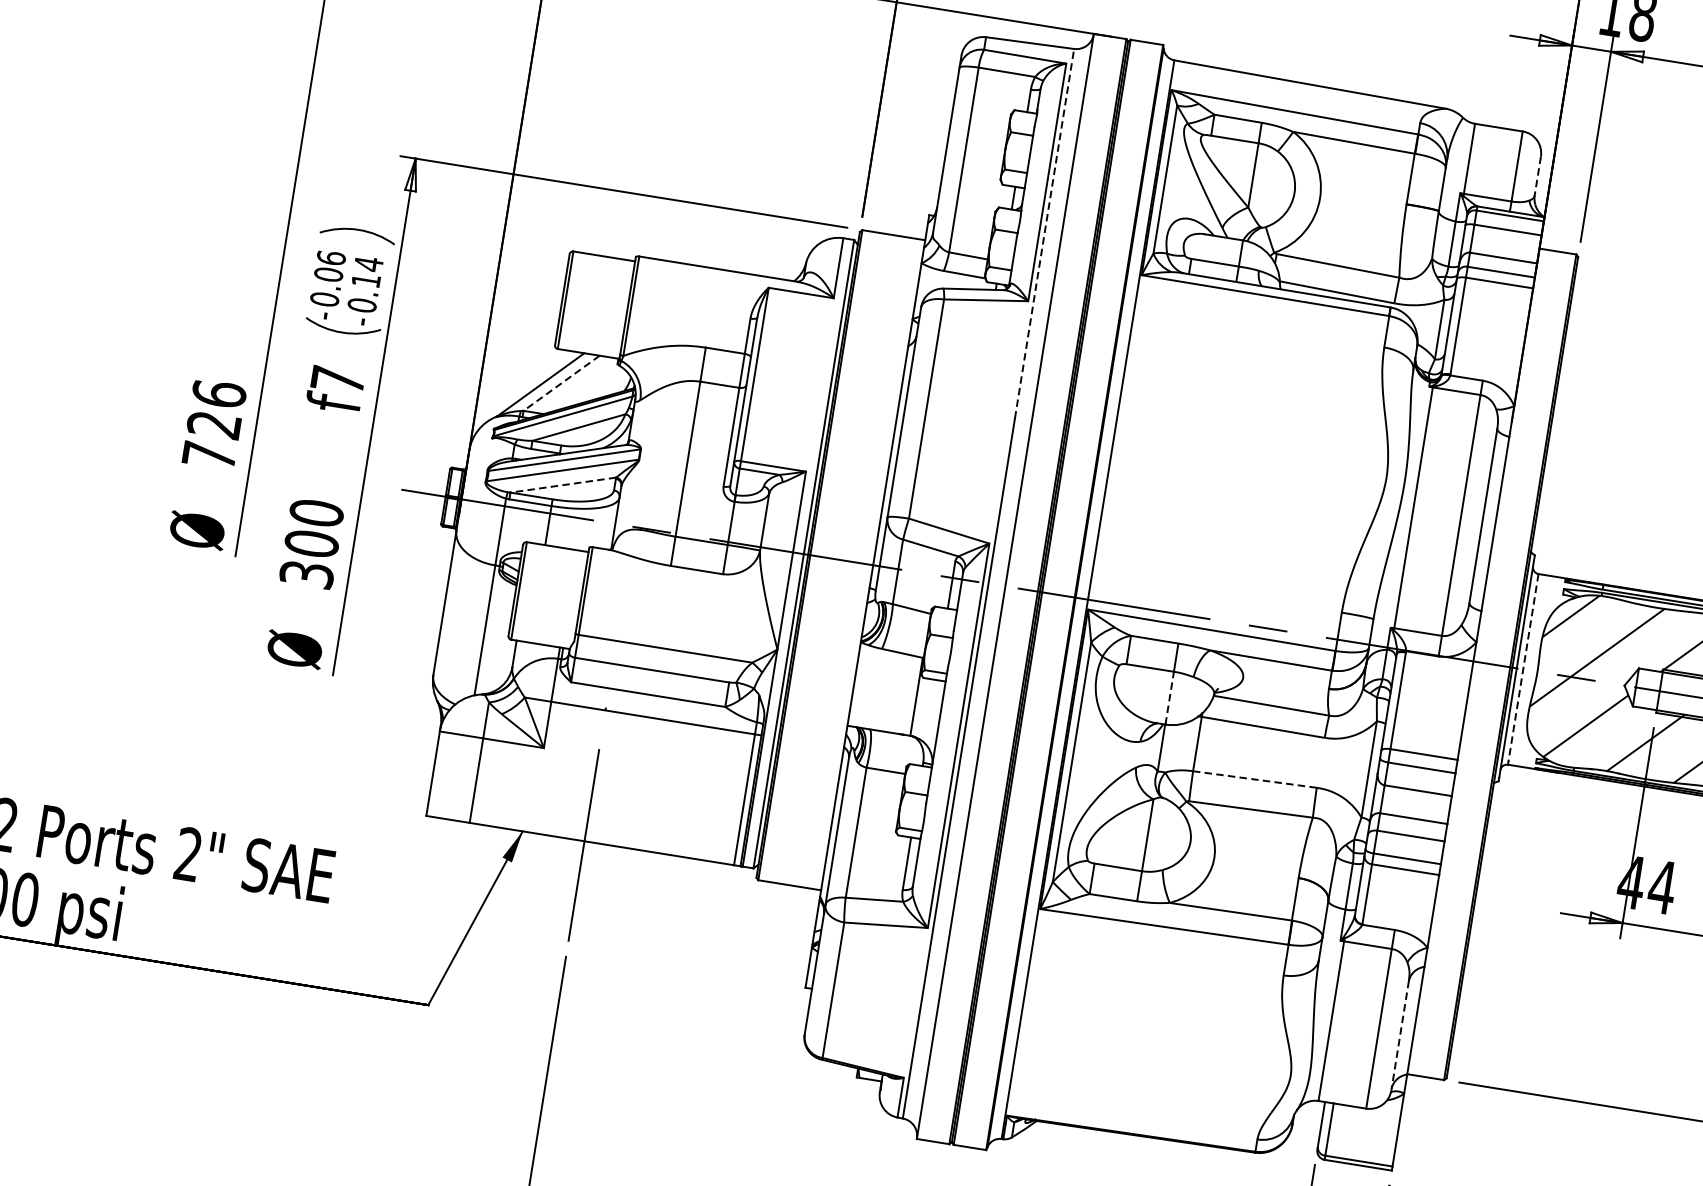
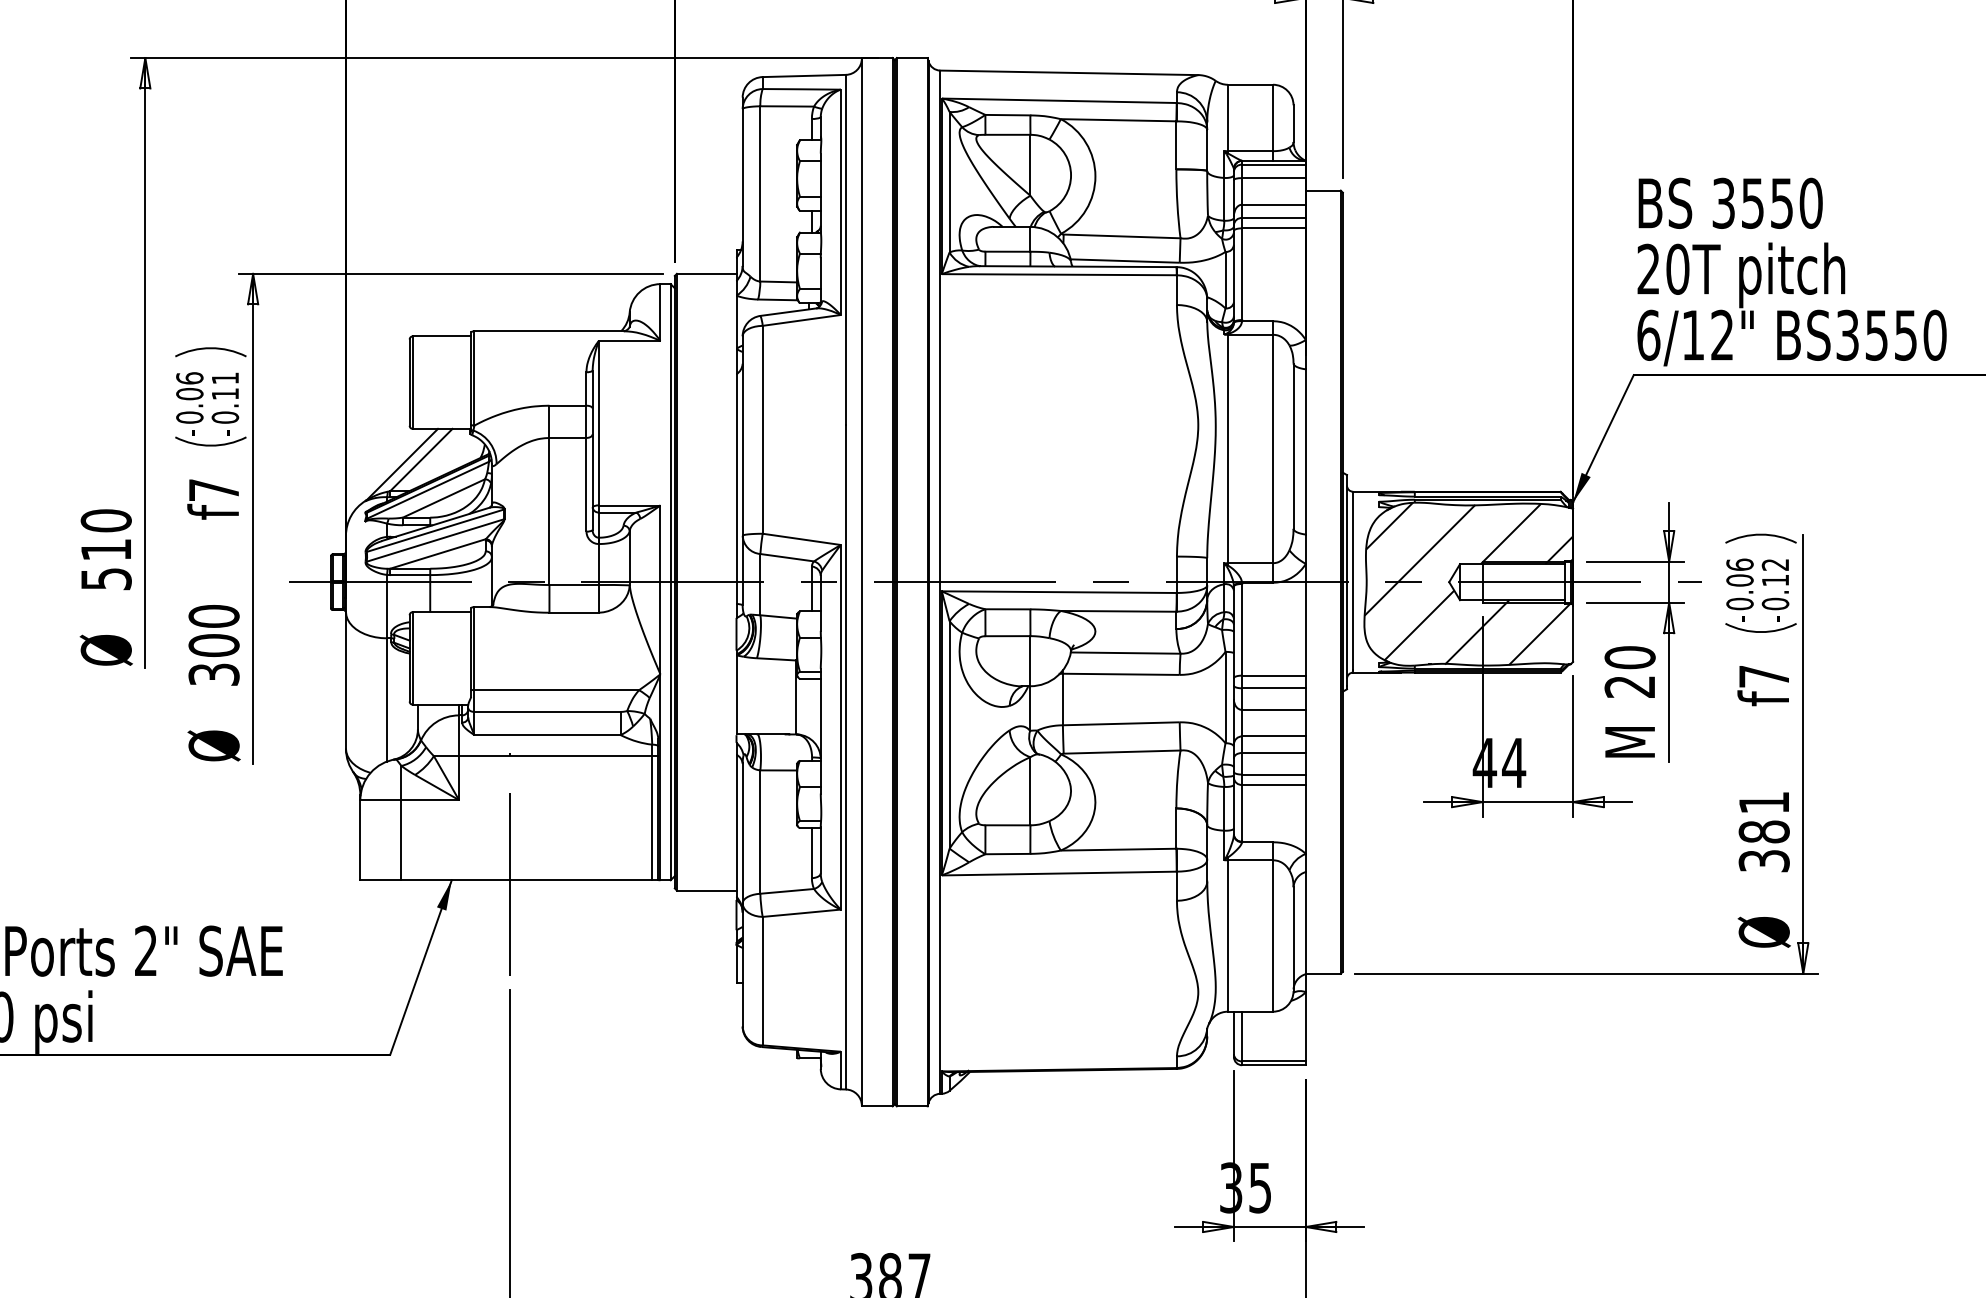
line: (1537, 176) -> (1293, 124), dashed -> solid
line: (1044, 232) -> (845, 249), dashed -> solid
text: (368, 264) -> (225, 378), 0.14 -> 0.11
line: (561, 383) -> (421, 460), dashed -> solid
text: (213, 424) -> (105, 549), 726 -> 510
line: (562, 485) -> (437, 554), dashed -> solid
line: (1523, 668) -> (1353, 581), dashed -> solid
line: (1169, 697) -> (1030, 660), dashed -> solid
line: (1254, 779) -> (1120, 723), dashed -> solid
line: (1400, 1035) -> (1293, 939), dashed -> solid

